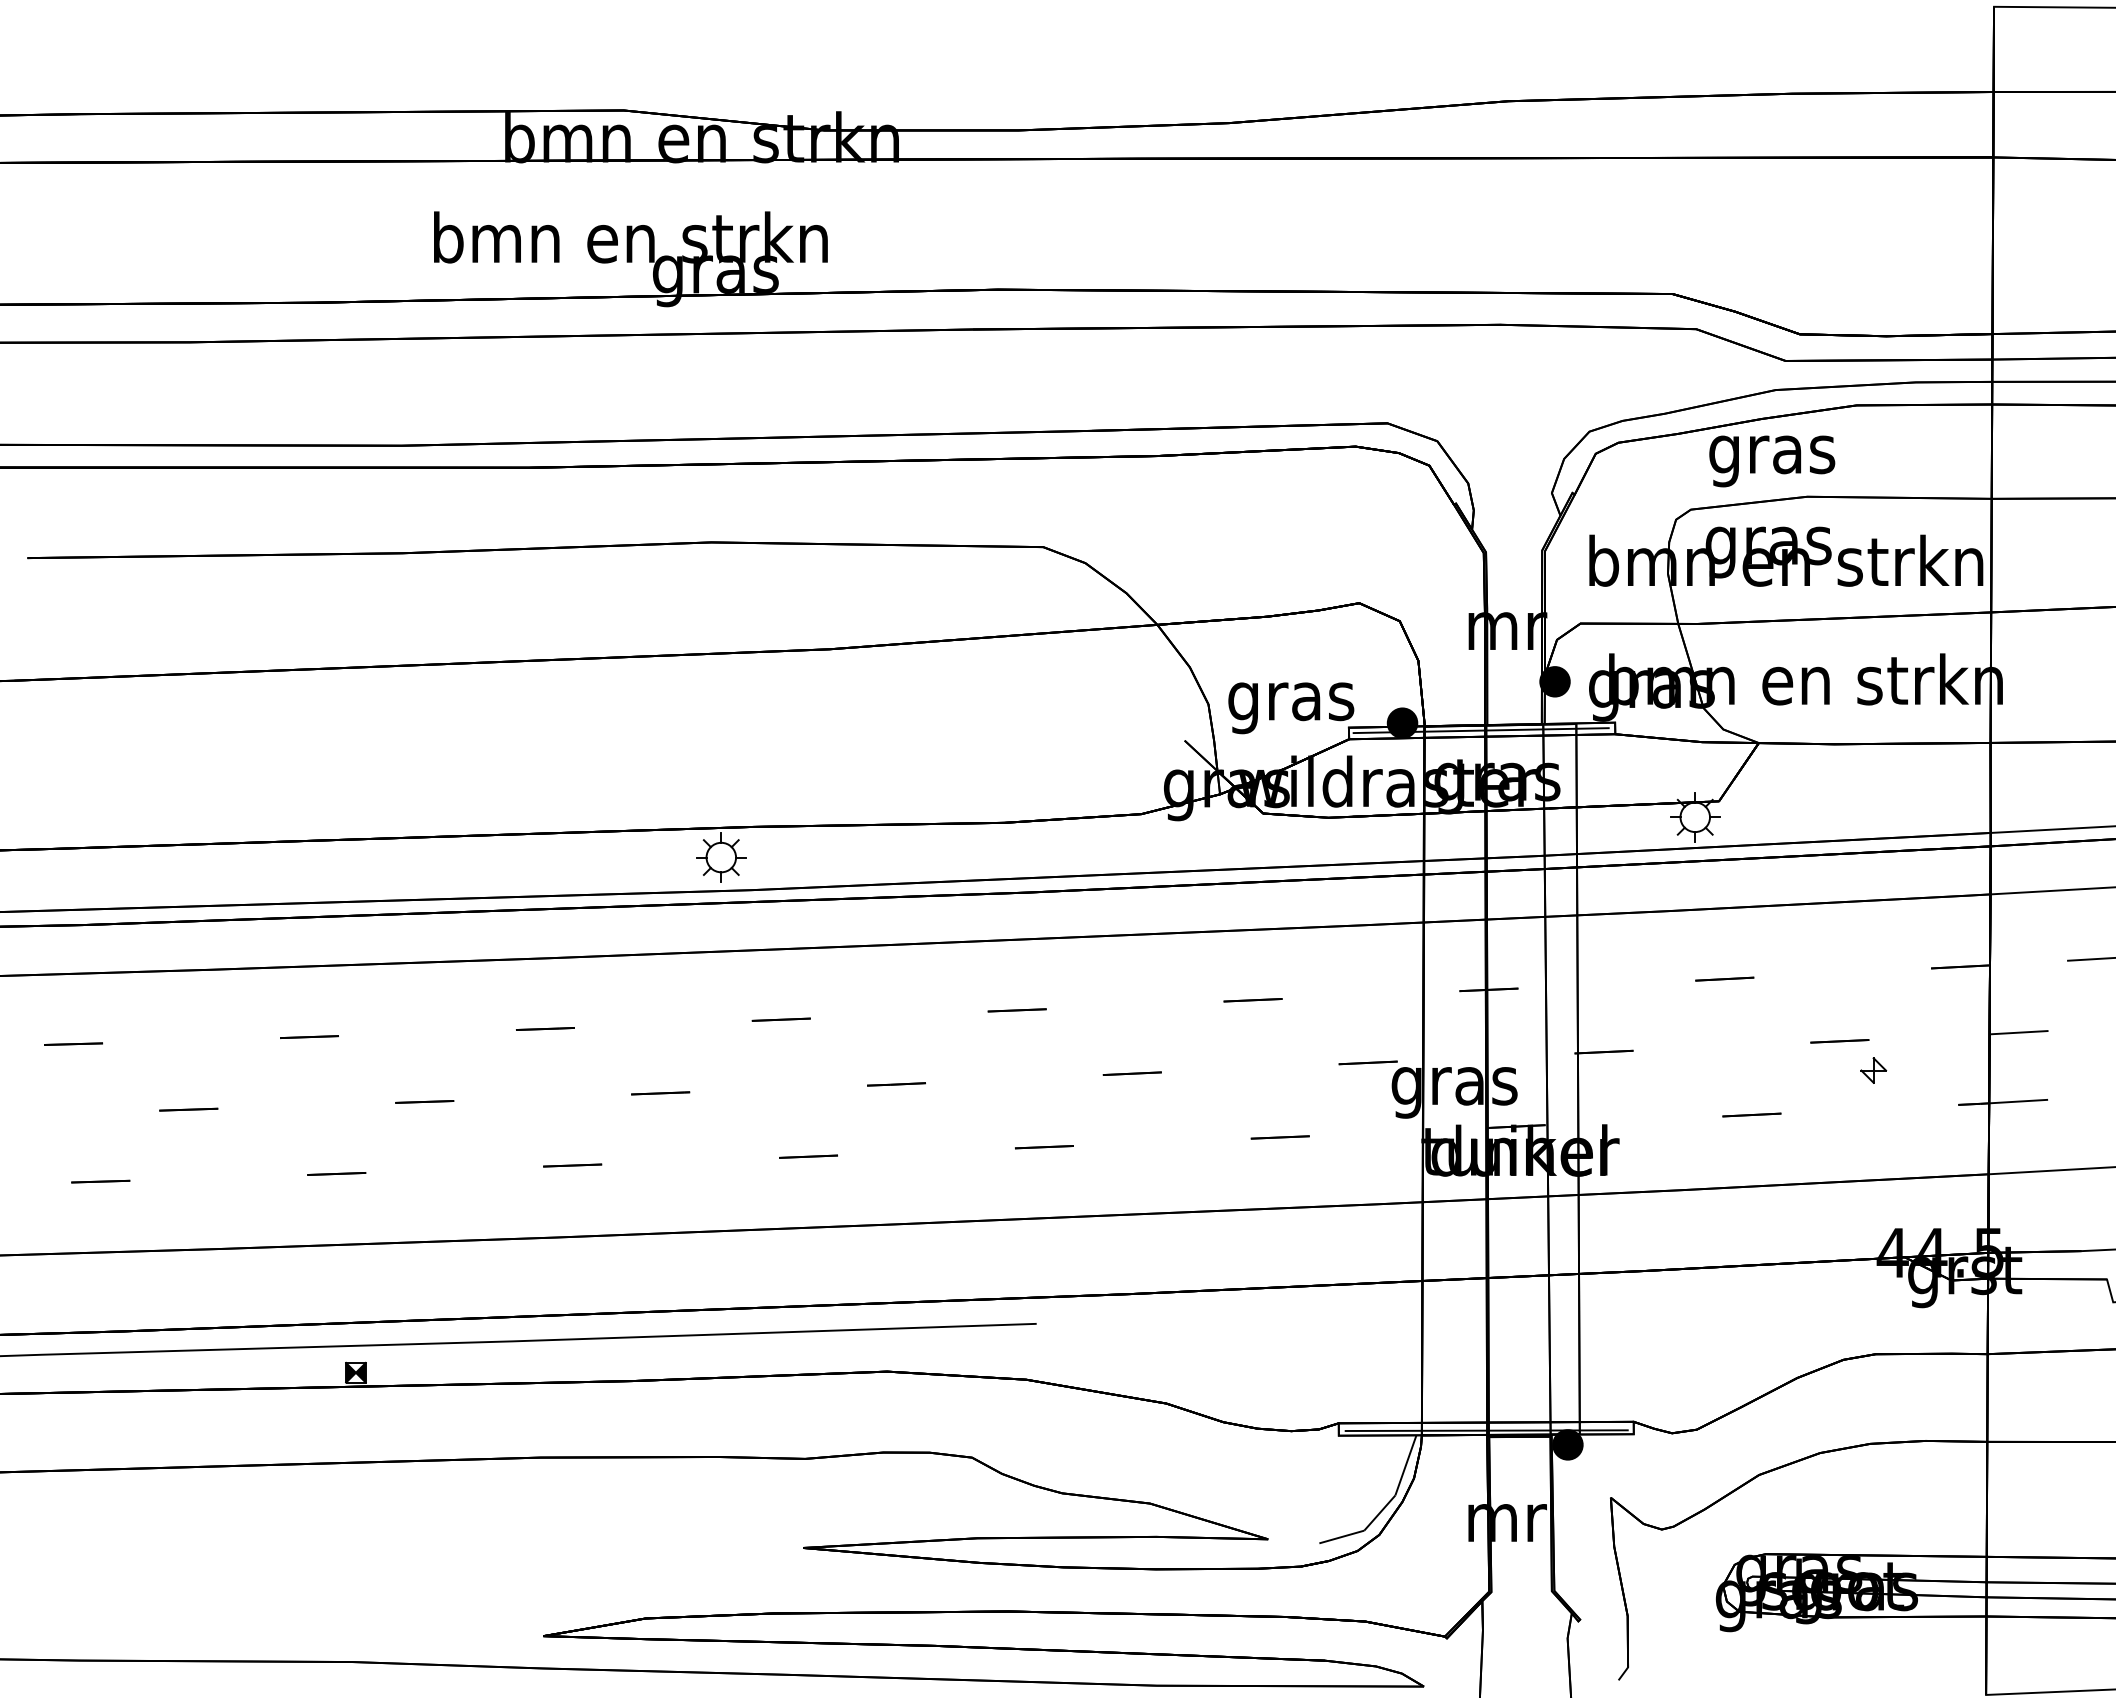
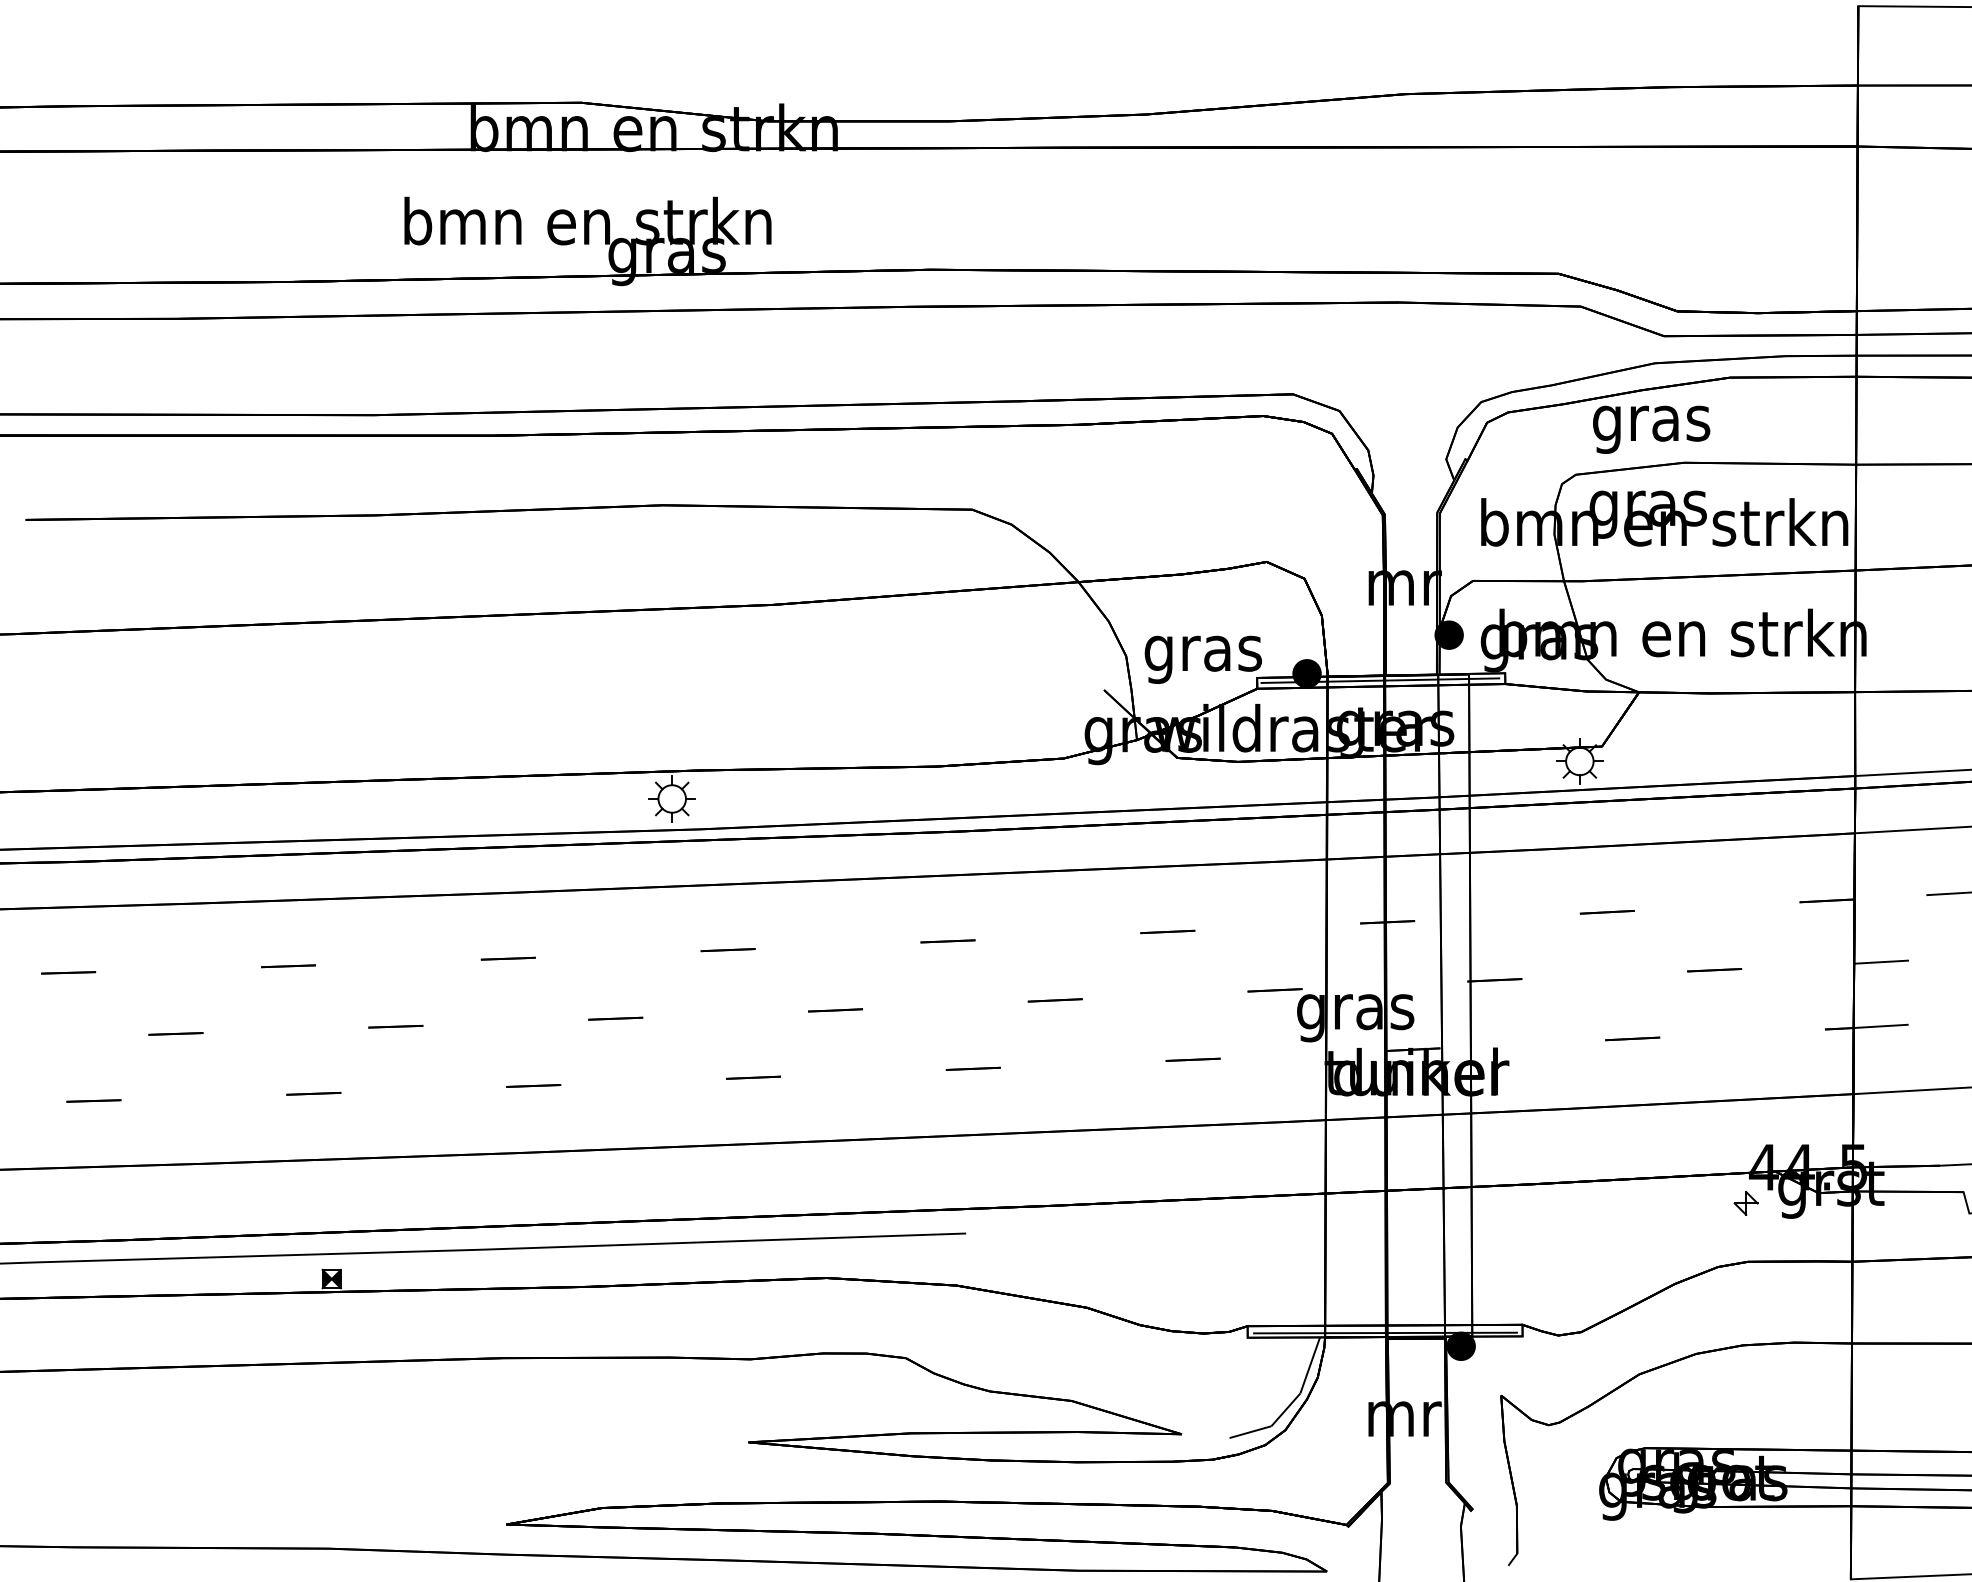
part: (1873, 1070) -> (1745, 1203), moved

